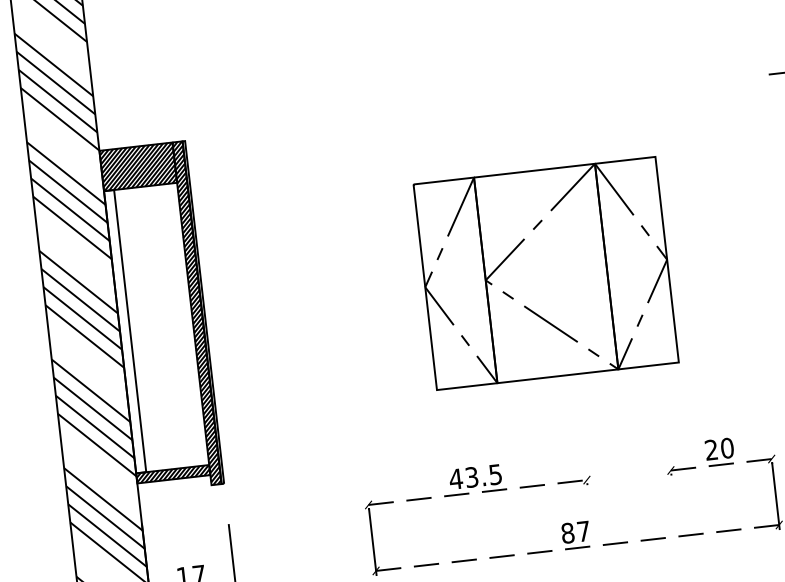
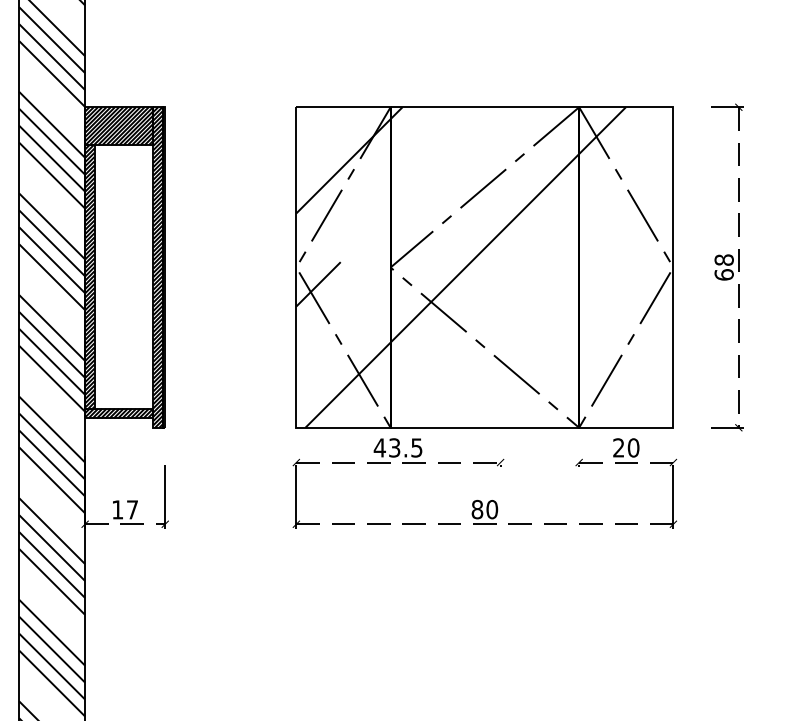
part: (545, 273) -> (484, 267), size x1.67
hatch: (124, 331) -> (89, 276), added
text: (583, 531) -> (492, 509), 87 -> 80

